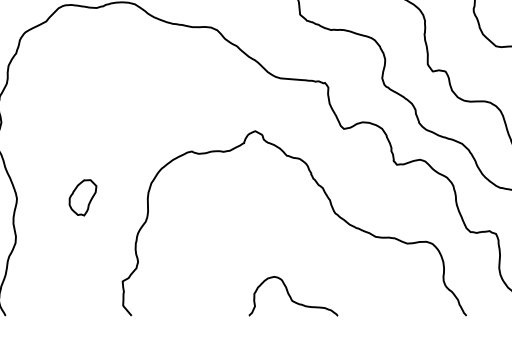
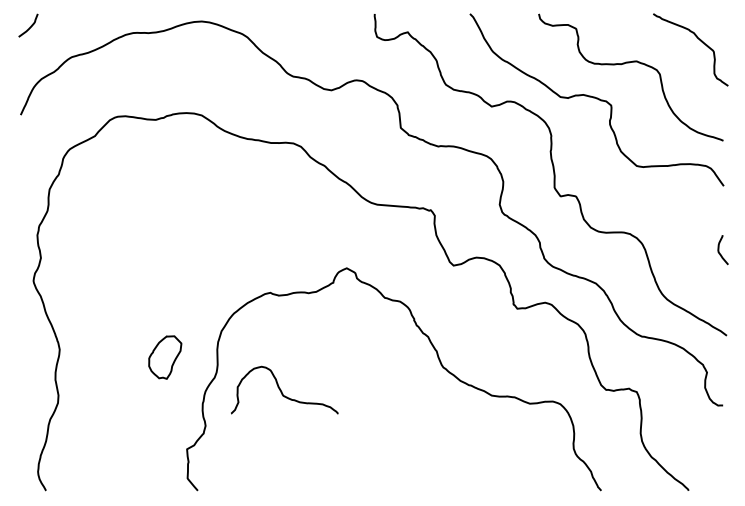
part: (83, 197) -> (165, 357), moved
curve: (291, 297) -> (282, 391), moved

